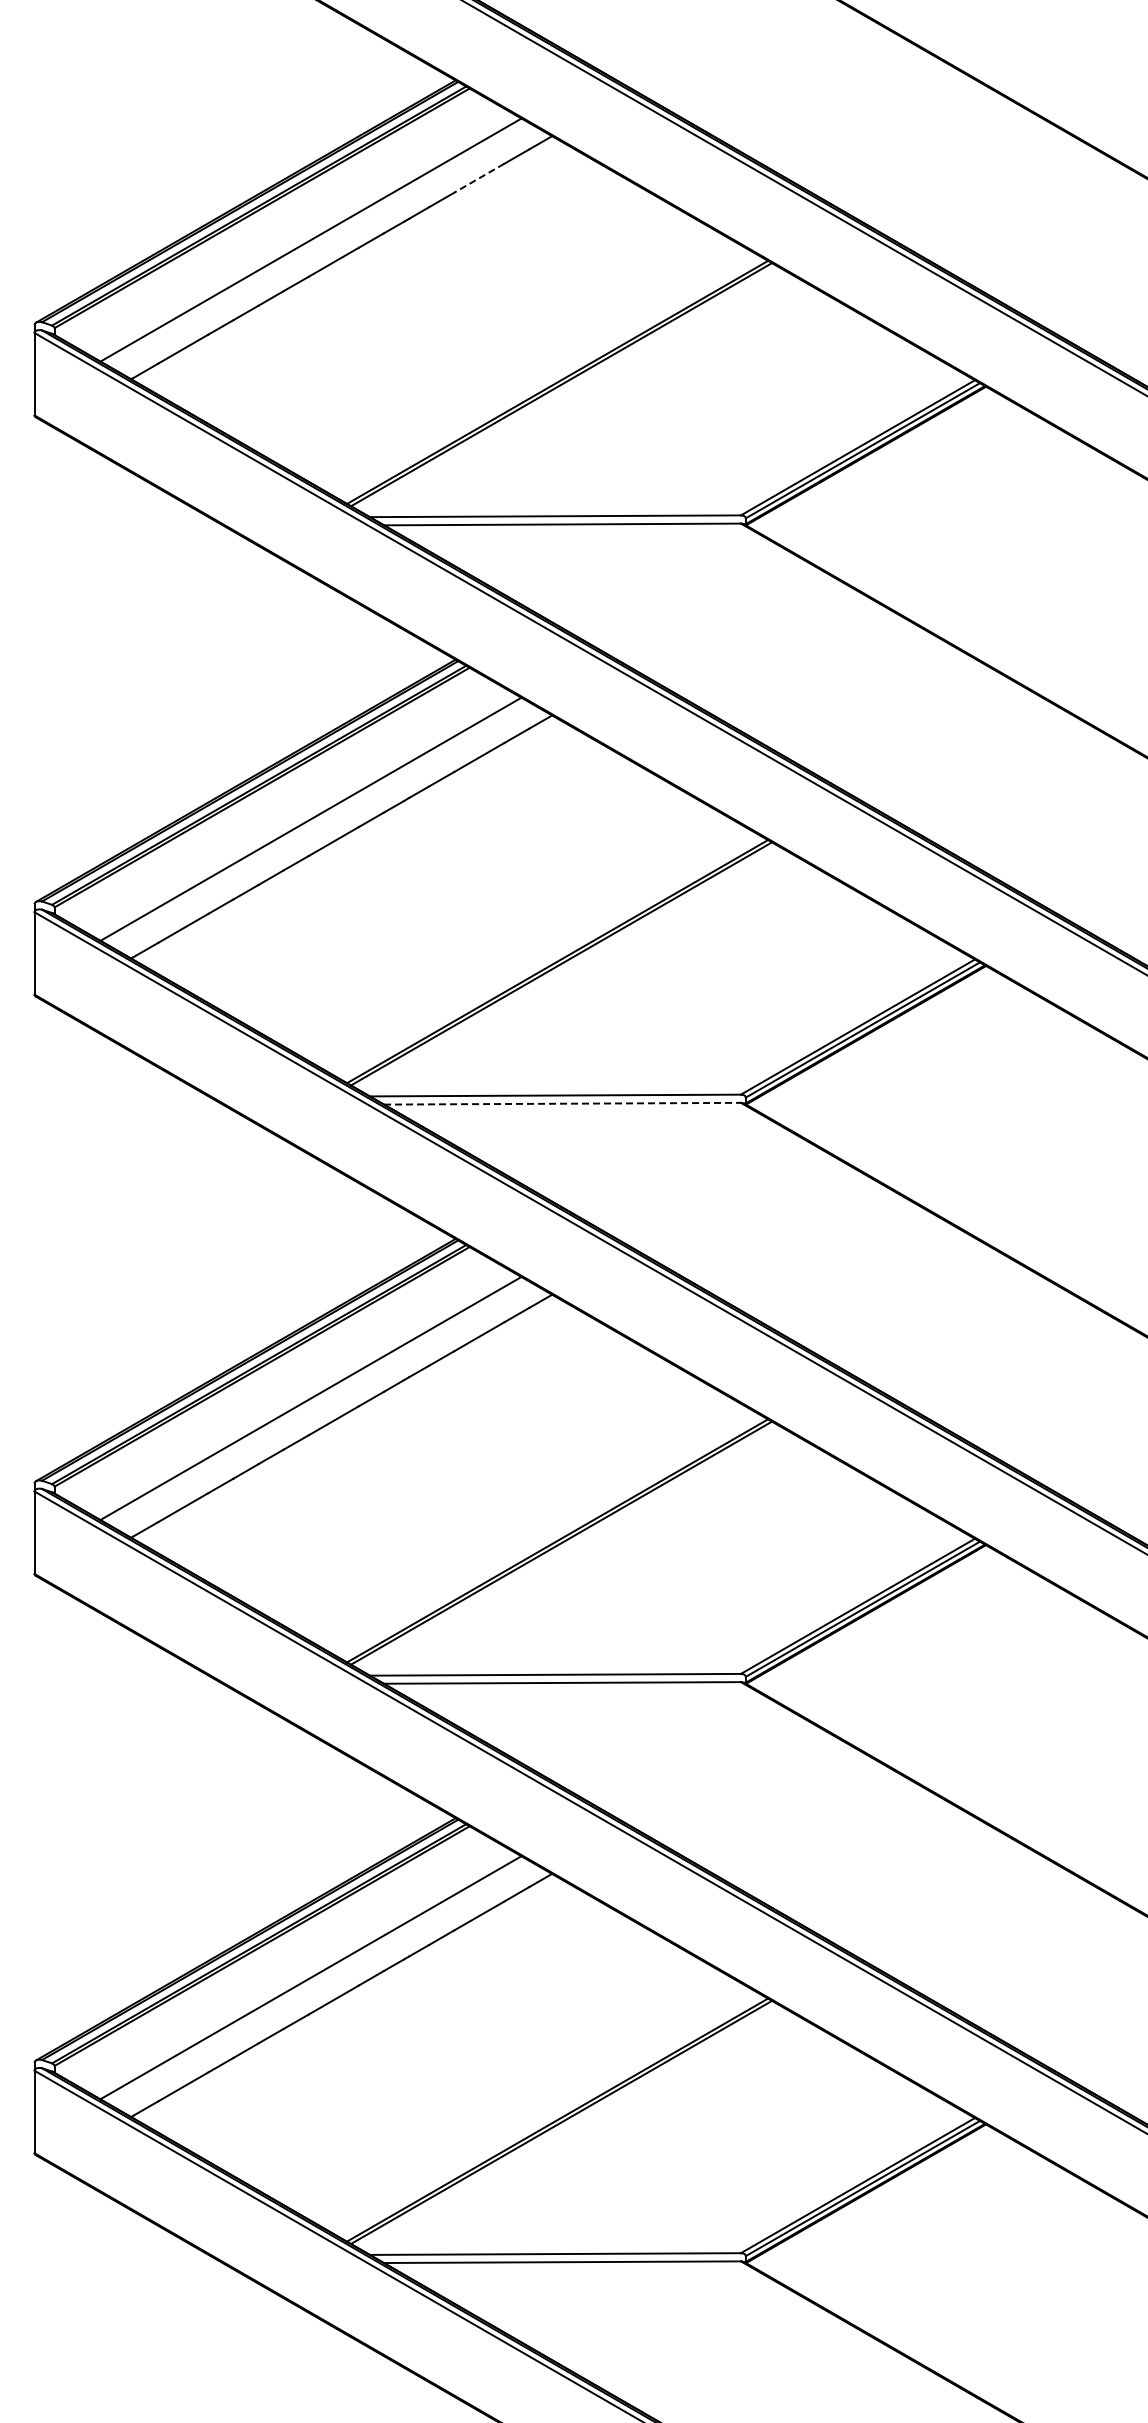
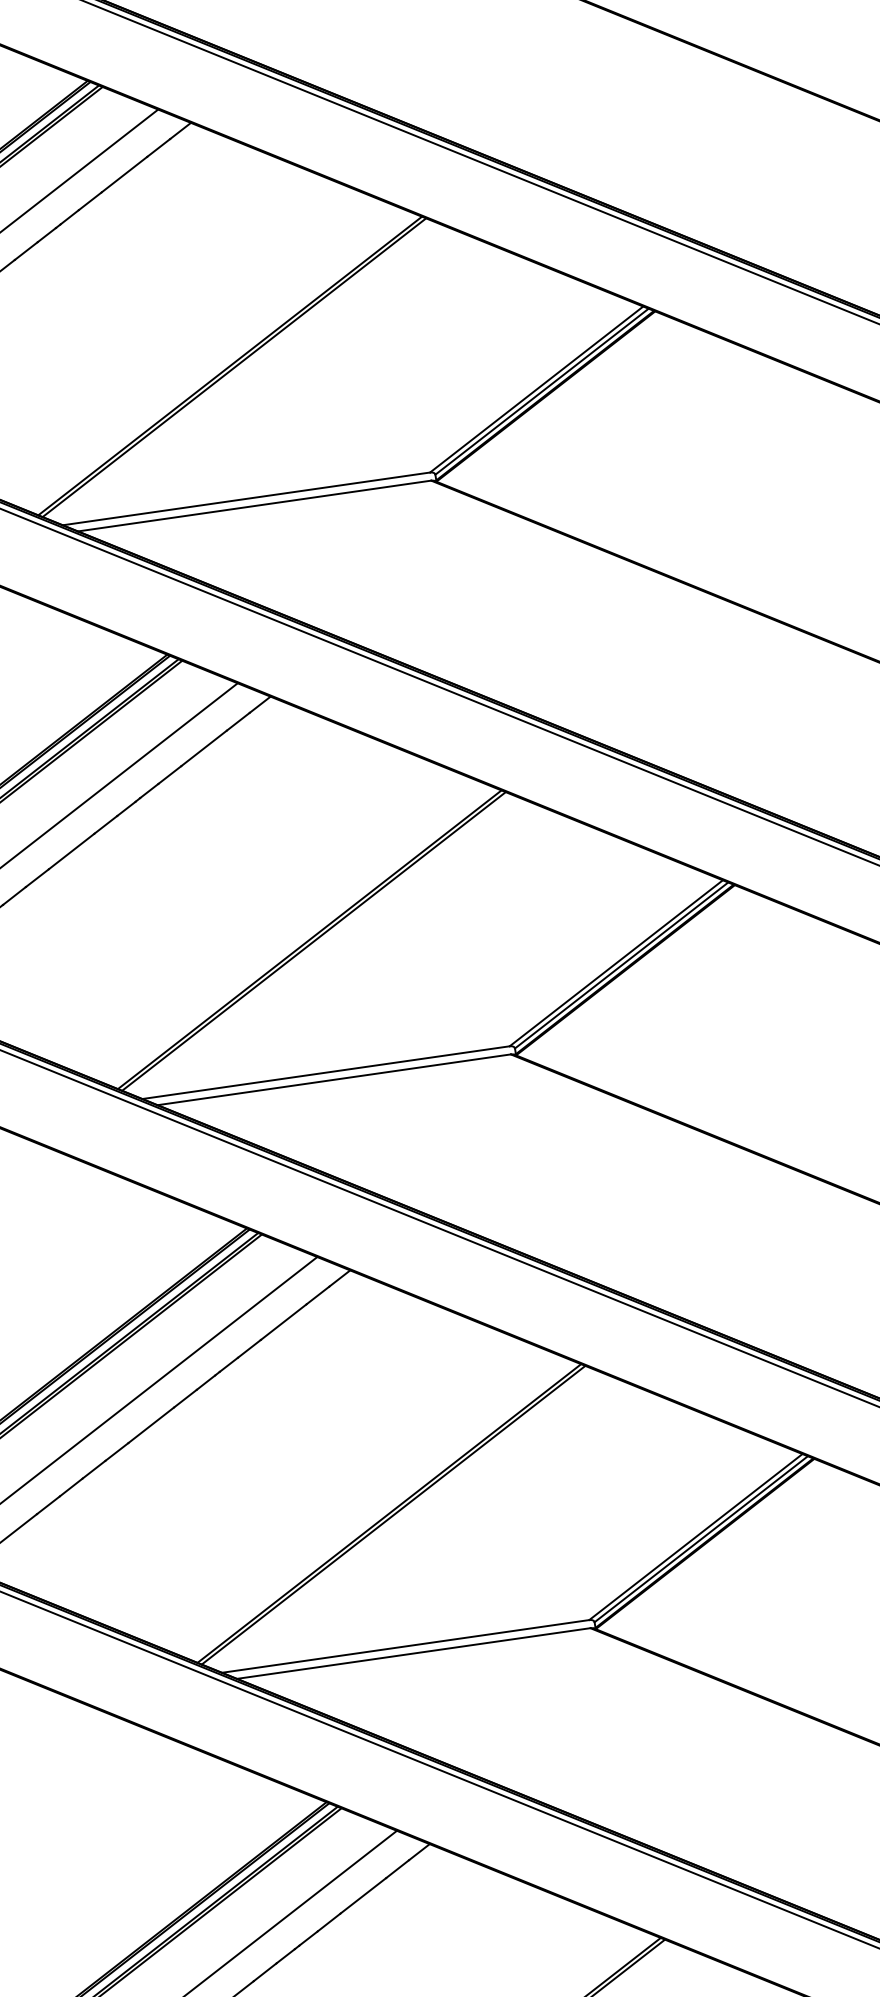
line: (479, 178) -> (124, 174), dashed -> solid
line: (562, 1103) -> (334, 1079), dashed -> solid

